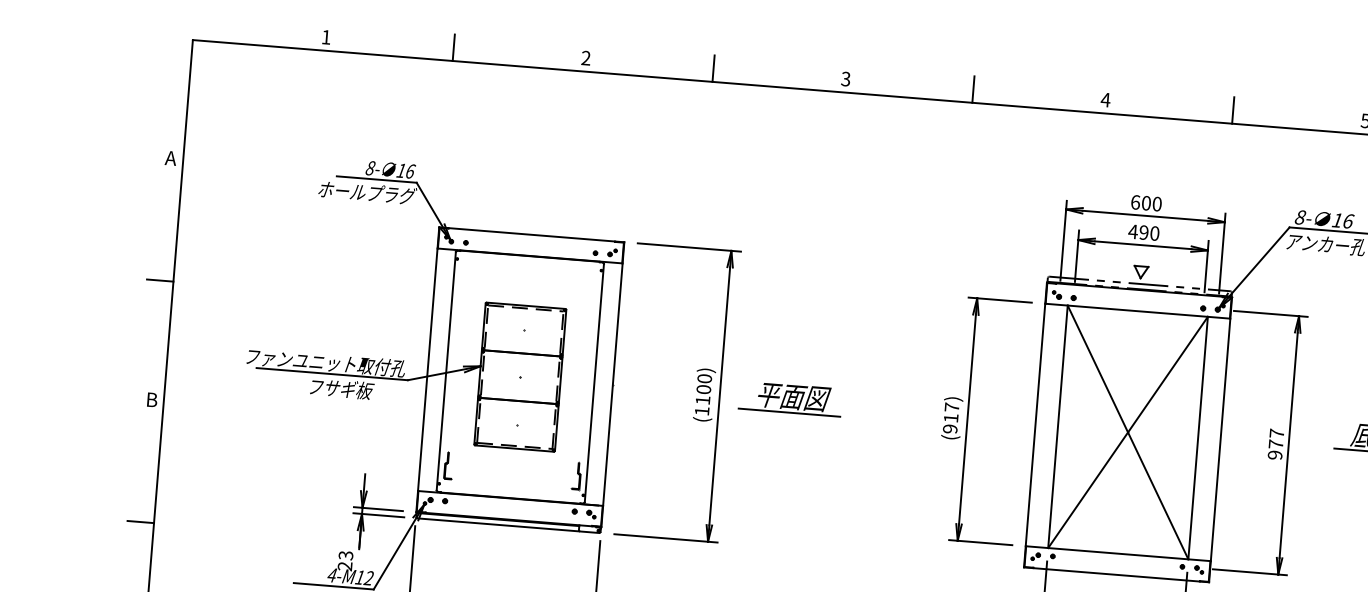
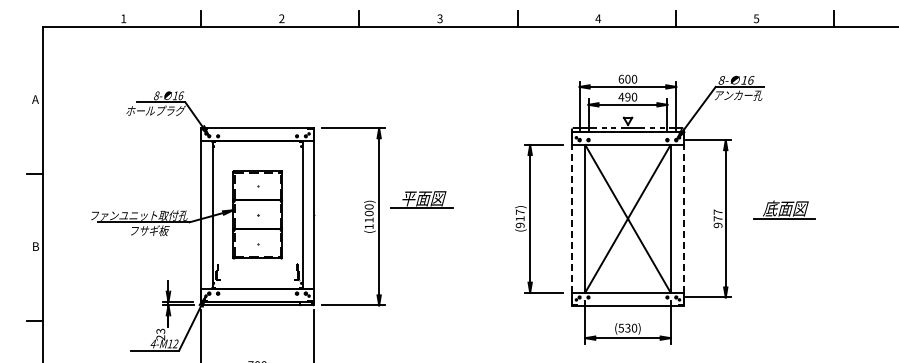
part: (789, 398) -> (421, 199), moved
line: (1035, 424) -> (571, 218), solid -> dashed
line: (1220, 439) -> (684, 218), solid -> dashed

